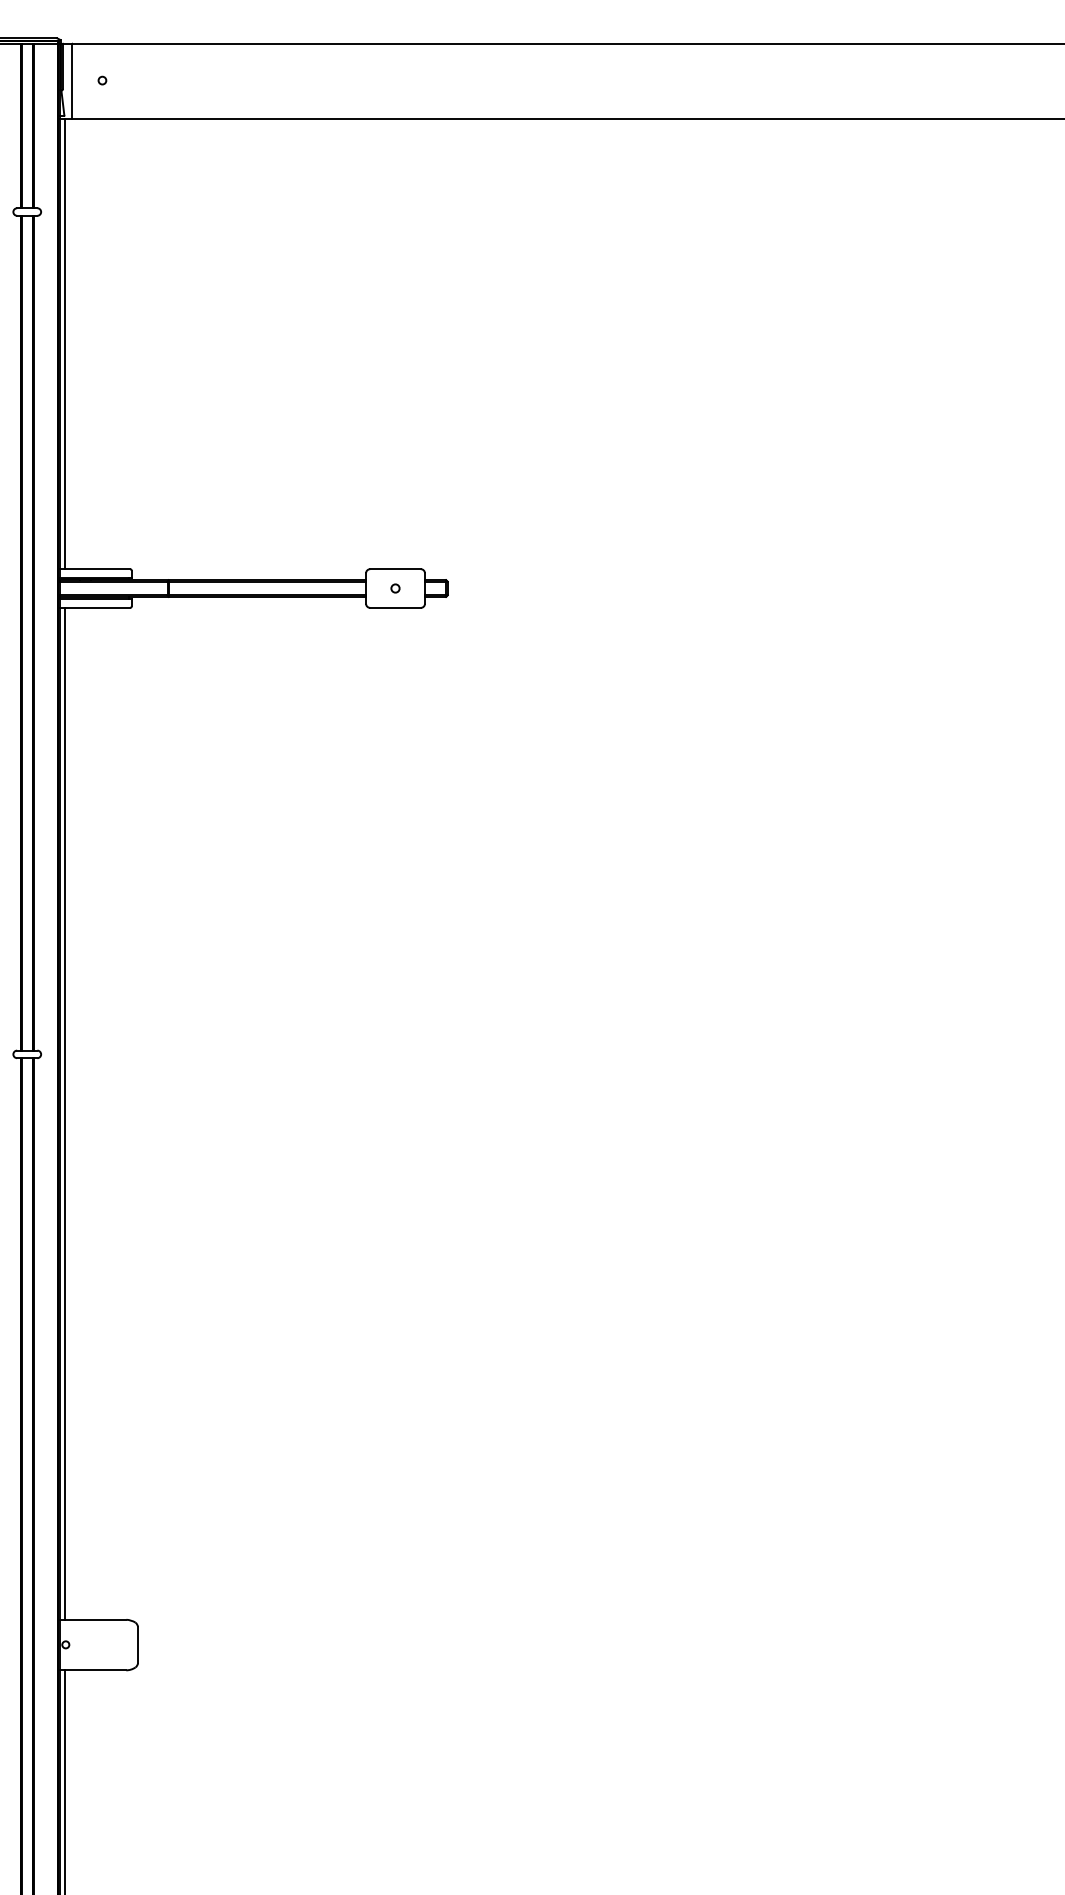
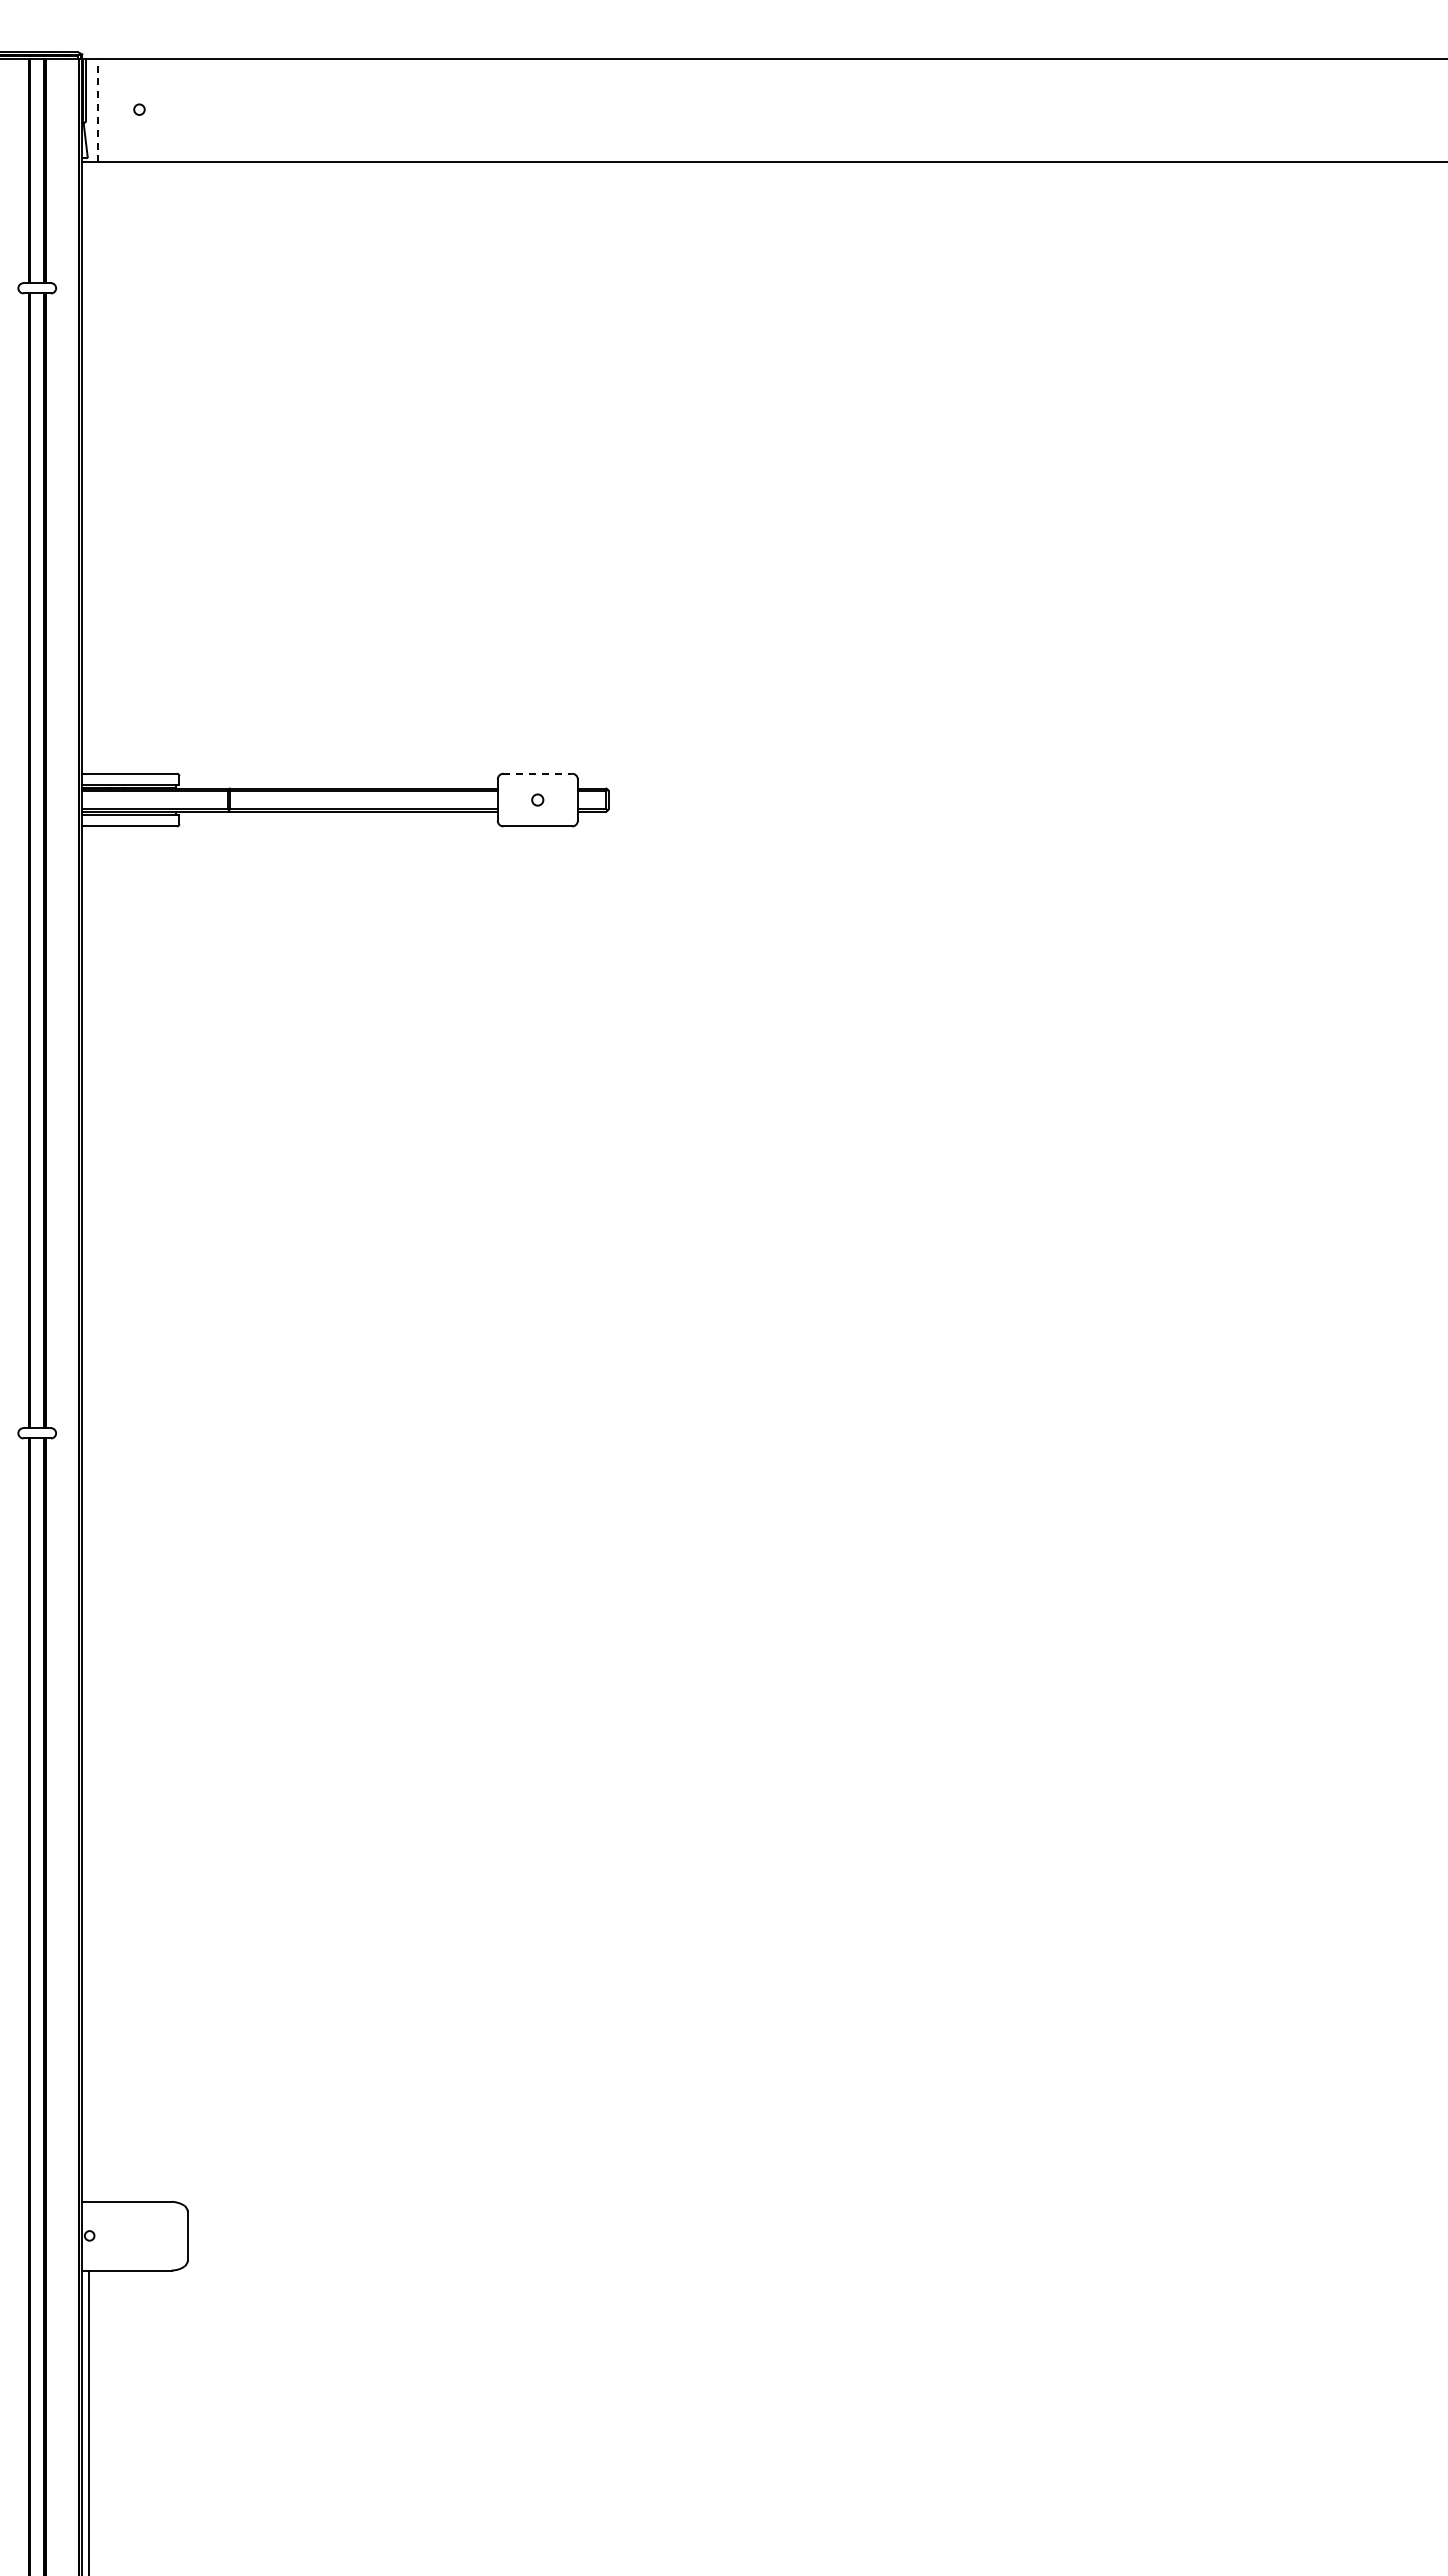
line: (72, 81) -> (98, 110), solid -> dashed
line: (65, 343) -> (89, 467), removed
line: (396, 568) -> (538, 773), solid -> dashed
line: (65, 1113) -> (89, 1513), removed

